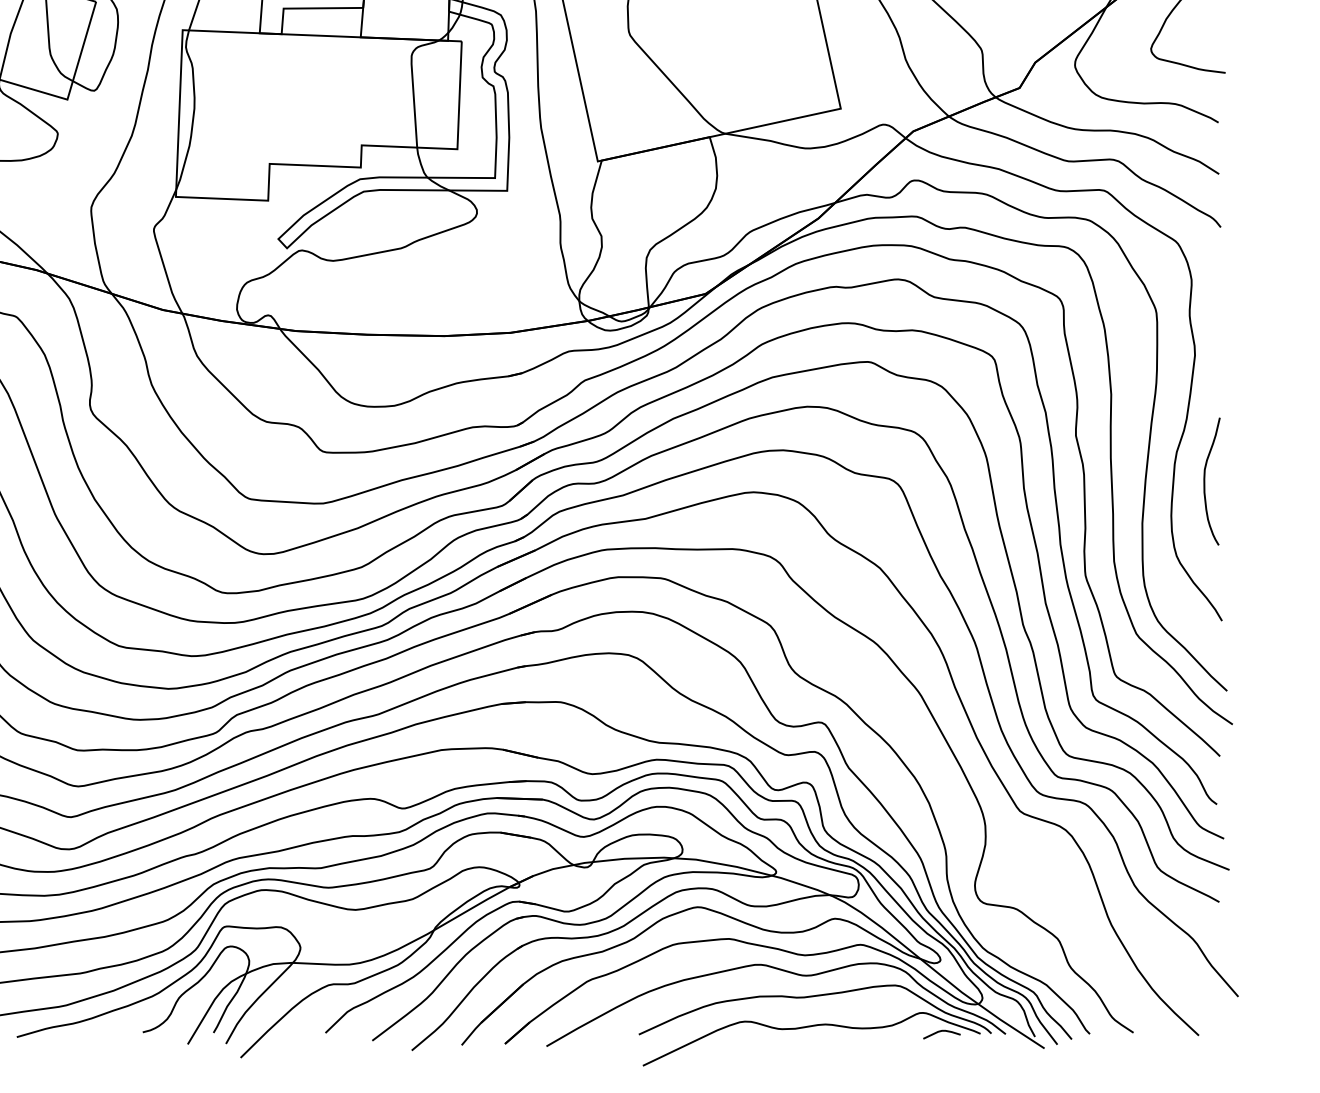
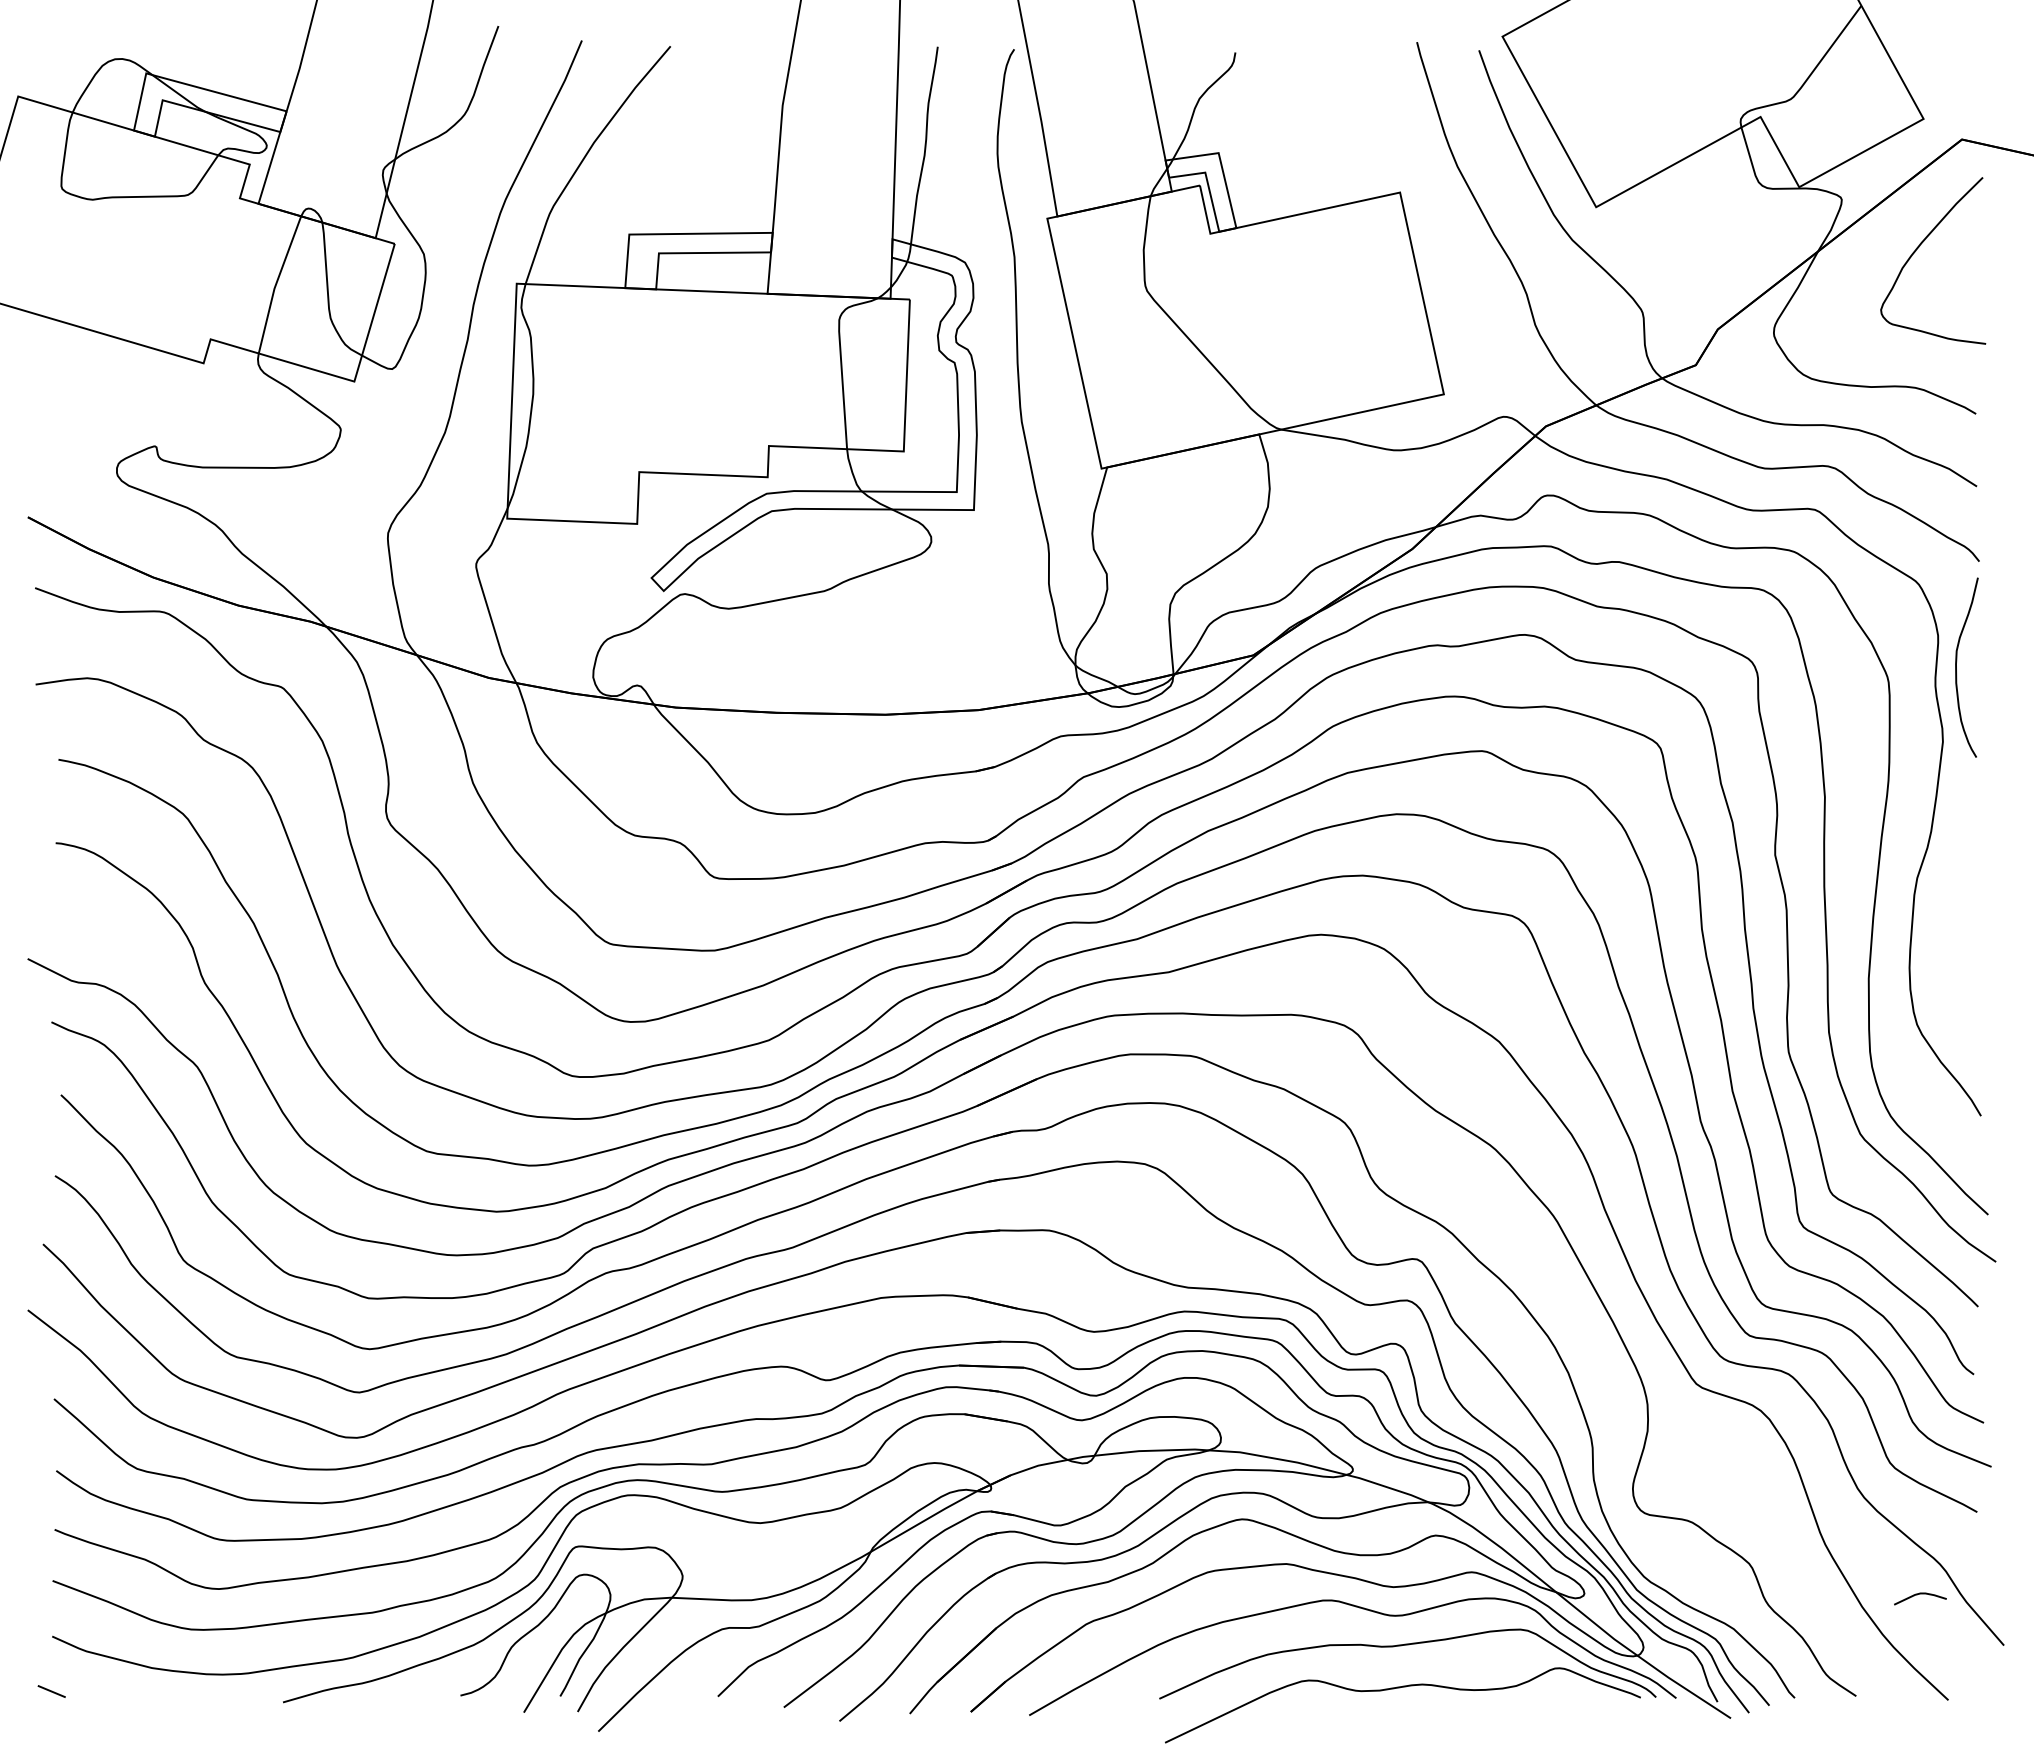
curve: (1204, 481) -> (1956, 667), moved
curve: (942, 1031) -> (1920, 1594), moved

